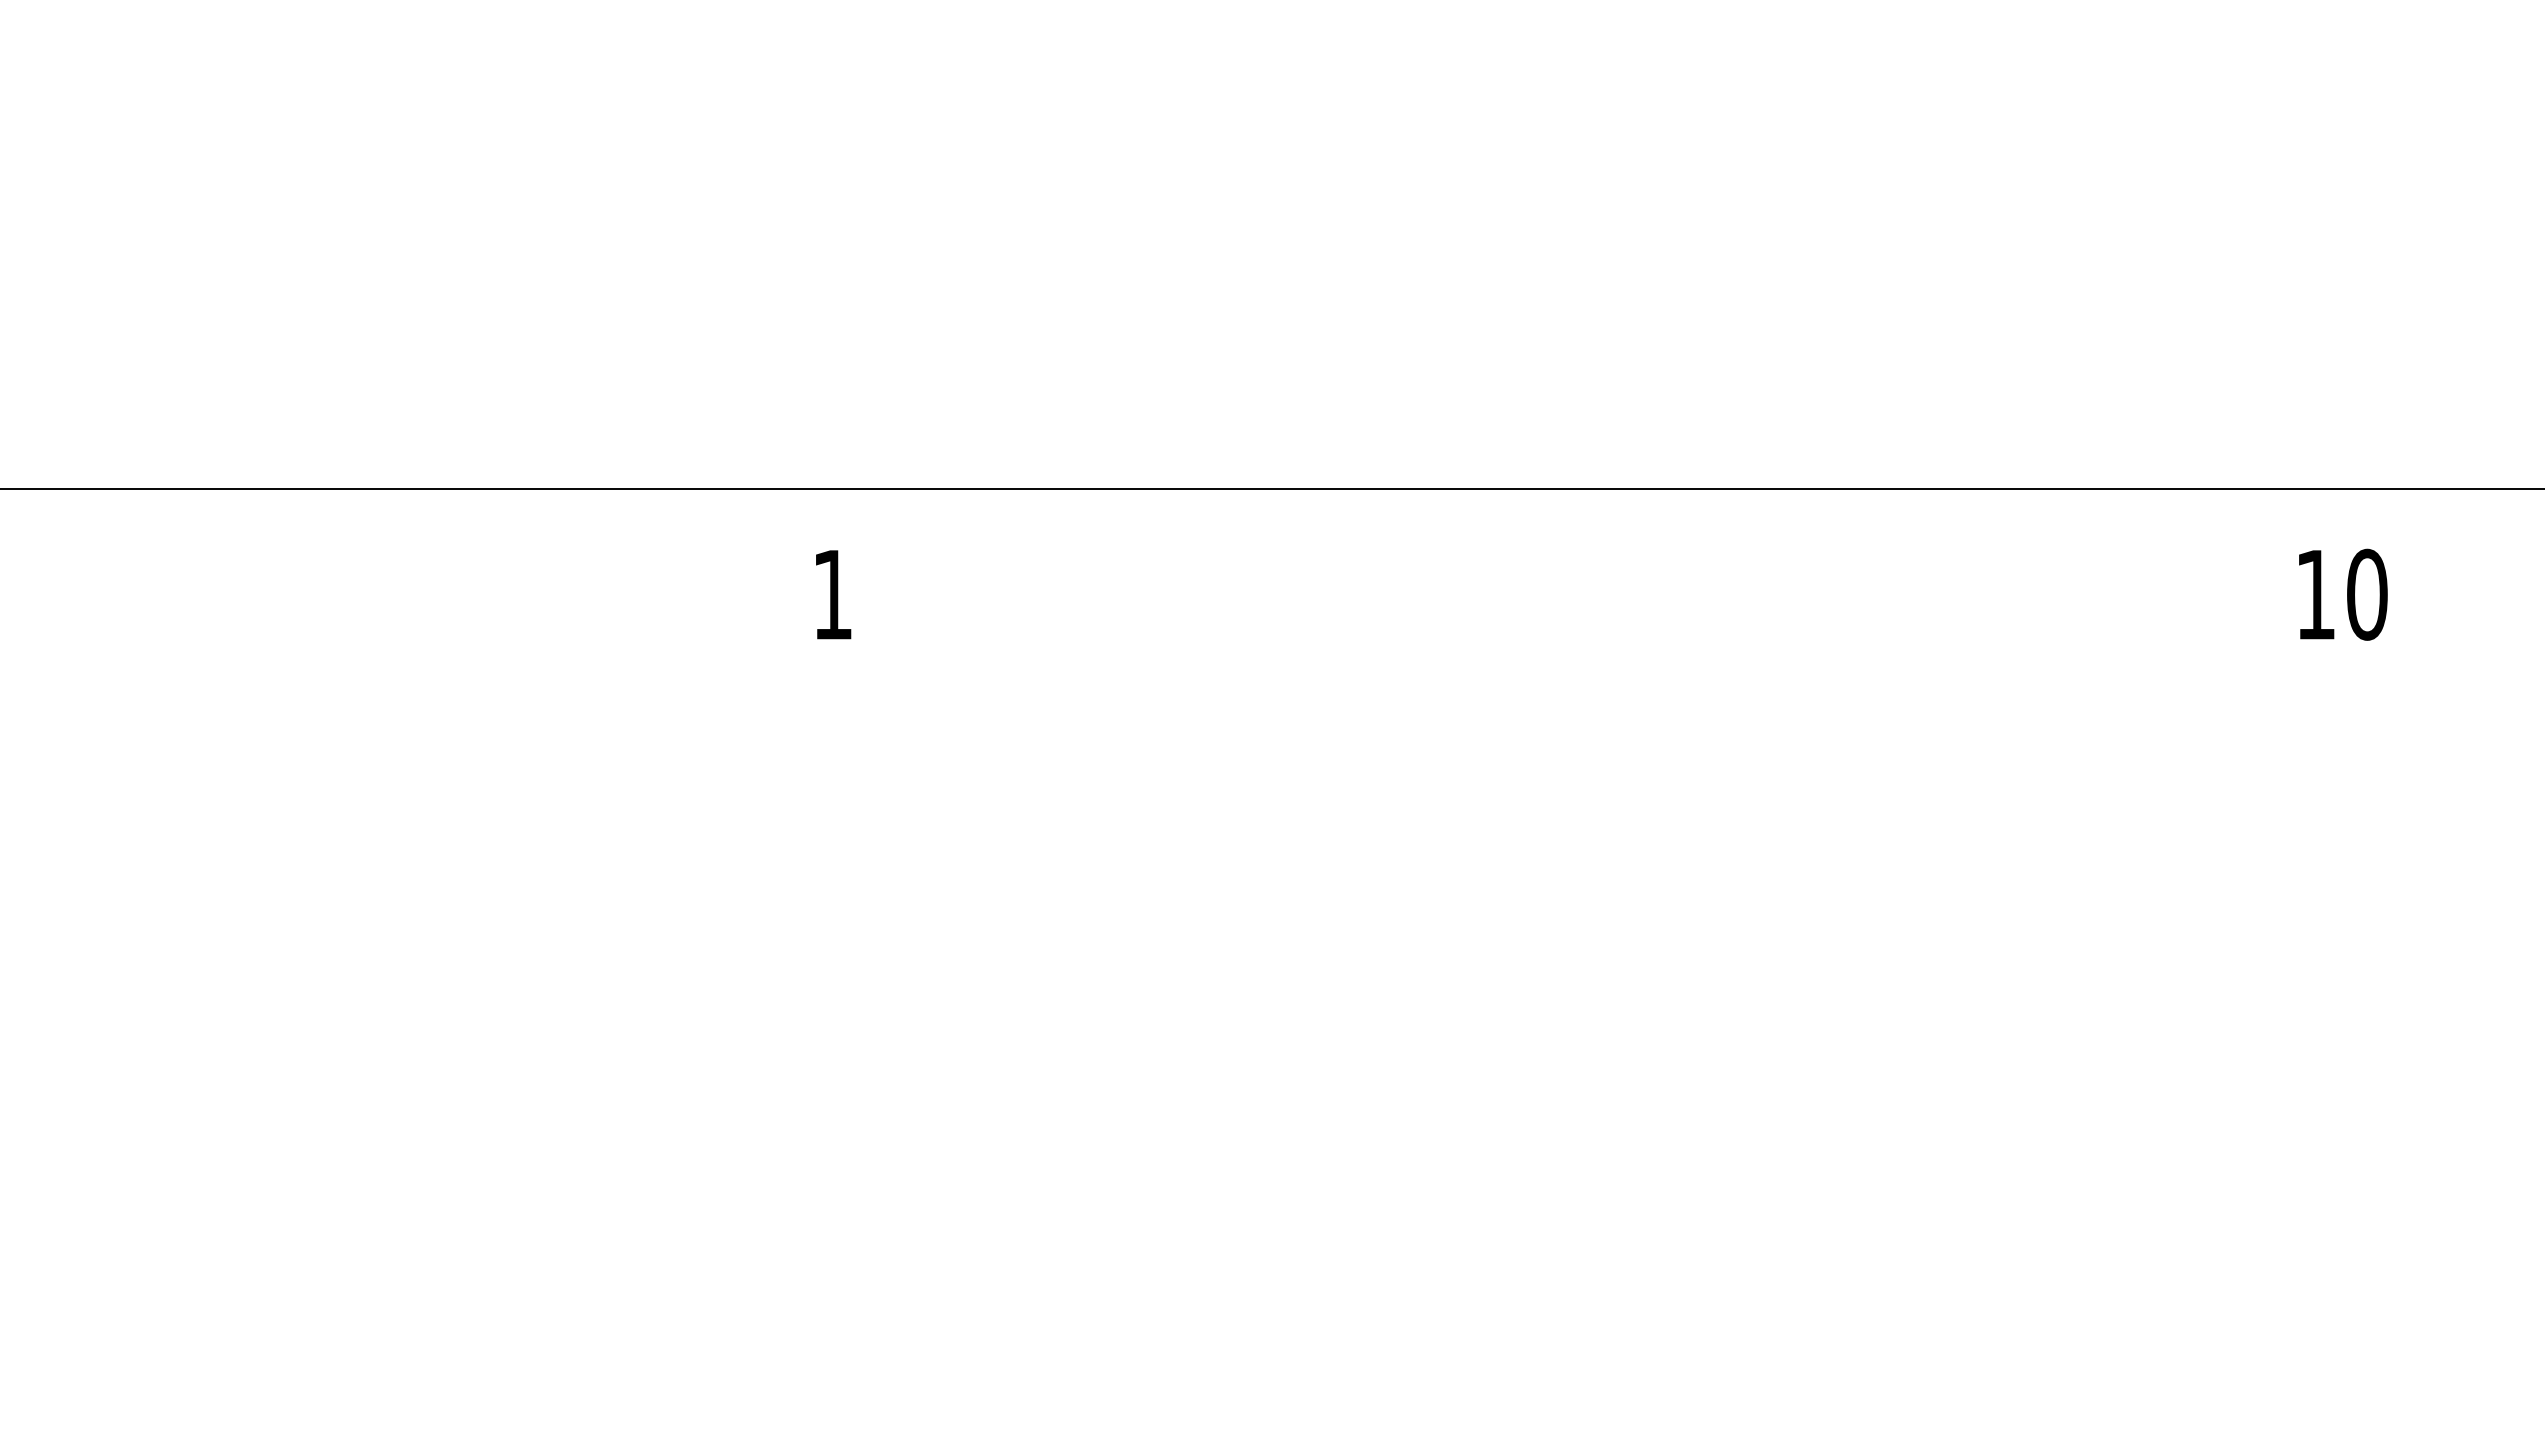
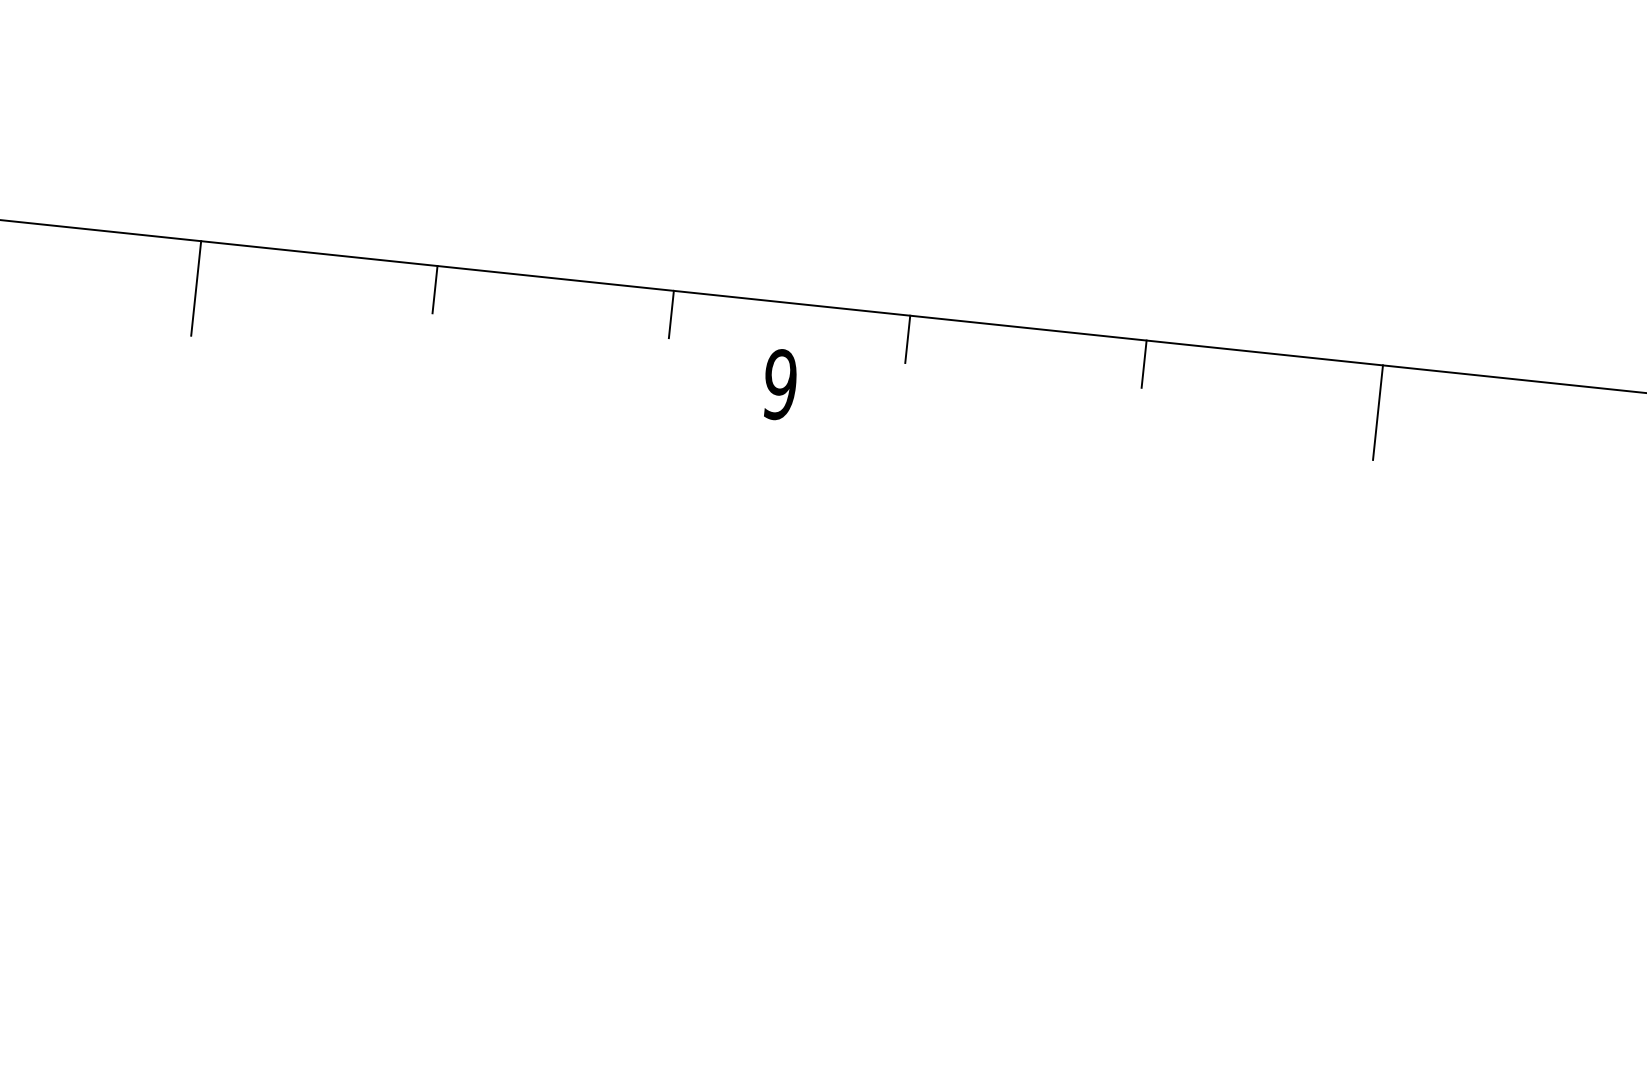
line: (379, 519) -> (435, 289), added
line: (684, 519) -> (671, 314), added
line: (989, 519) -> (907, 339), added
line: (1294, 519) -> (1144, 364), added
line: (73, 550) -> (195, 288), added
line: (1599, 550) -> (1377, 412), added
text: (832, 594) -> (780, 384), 1 -> 9

